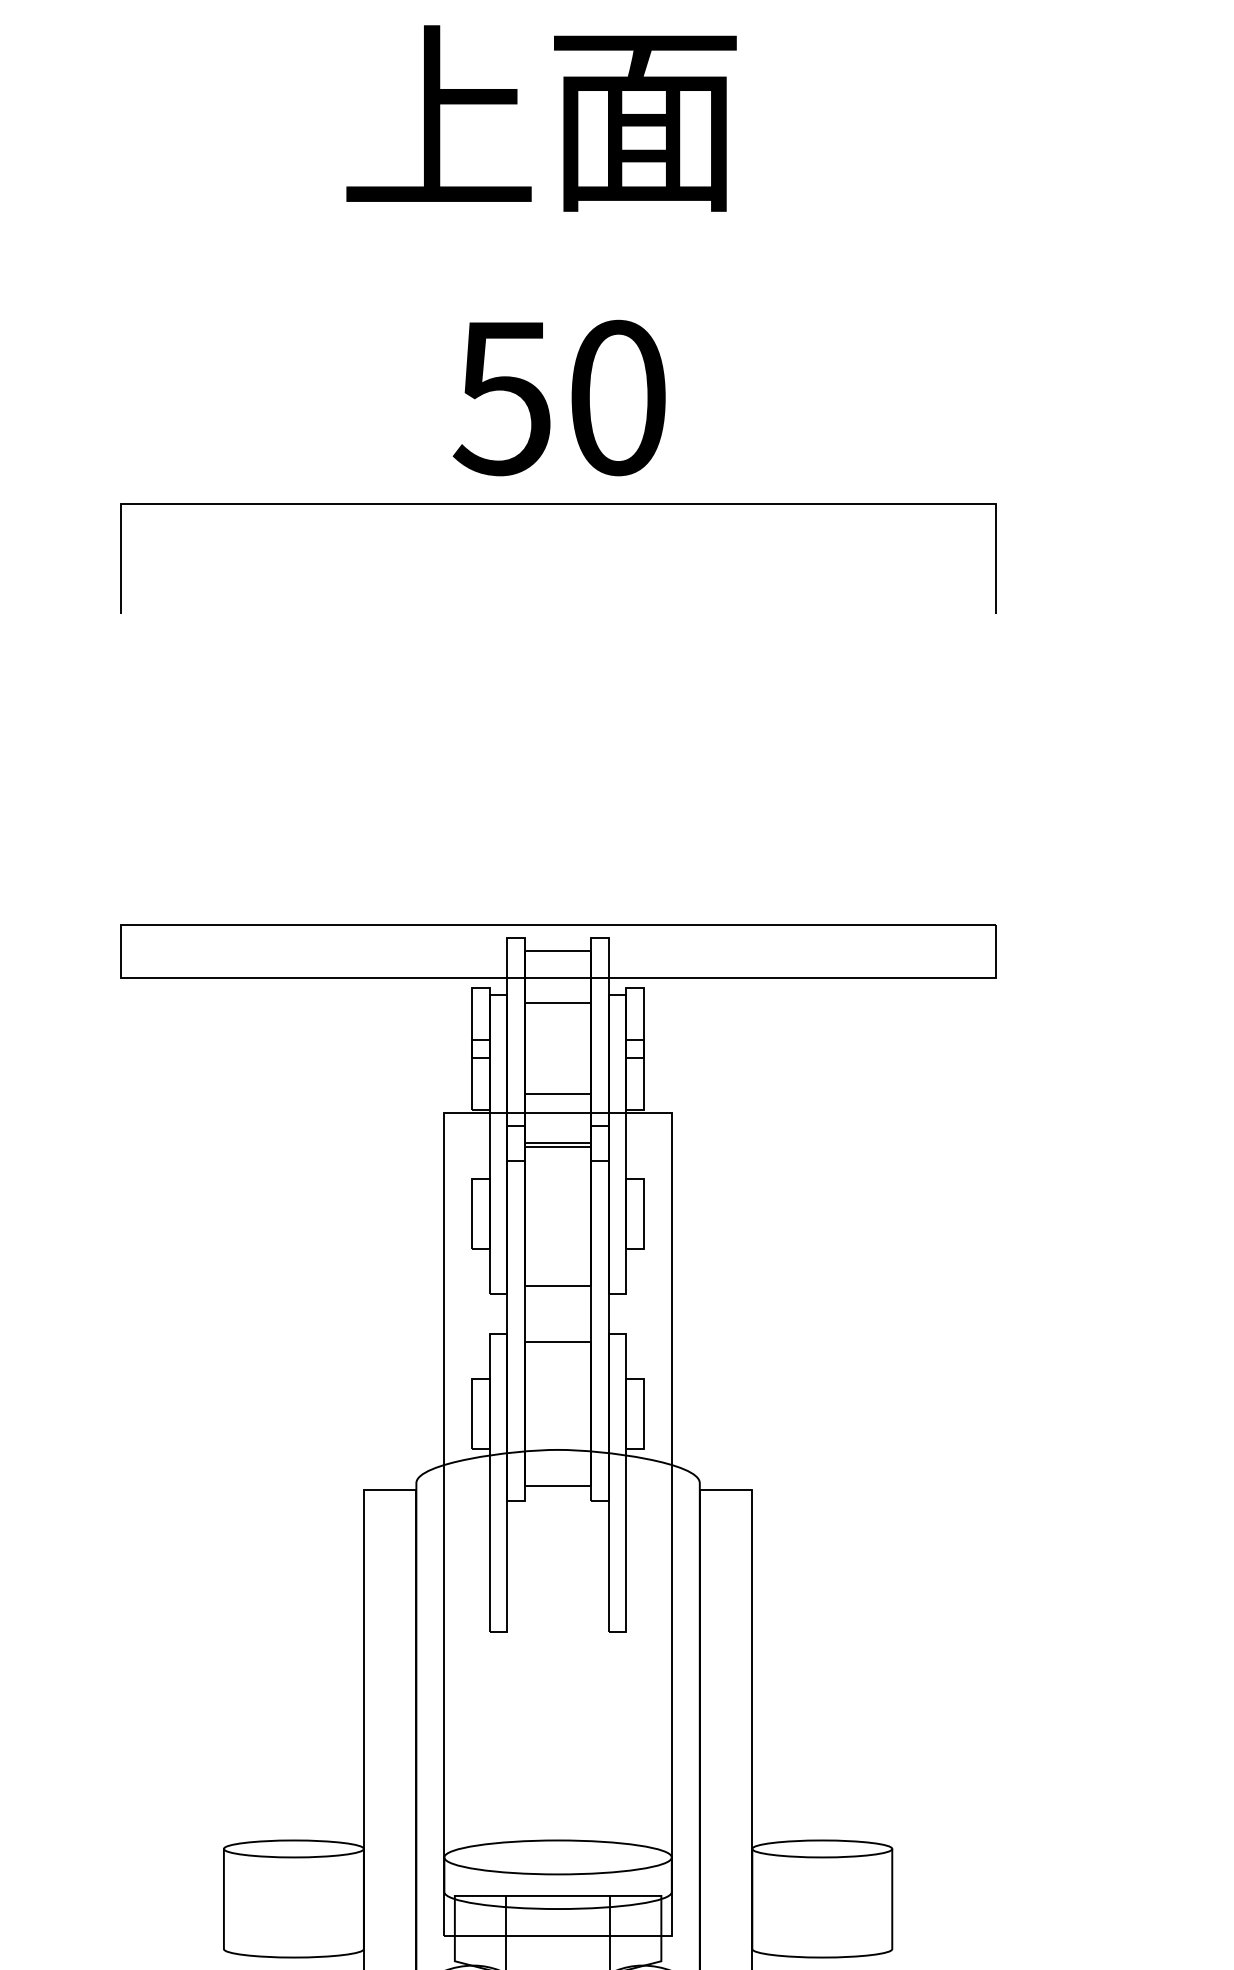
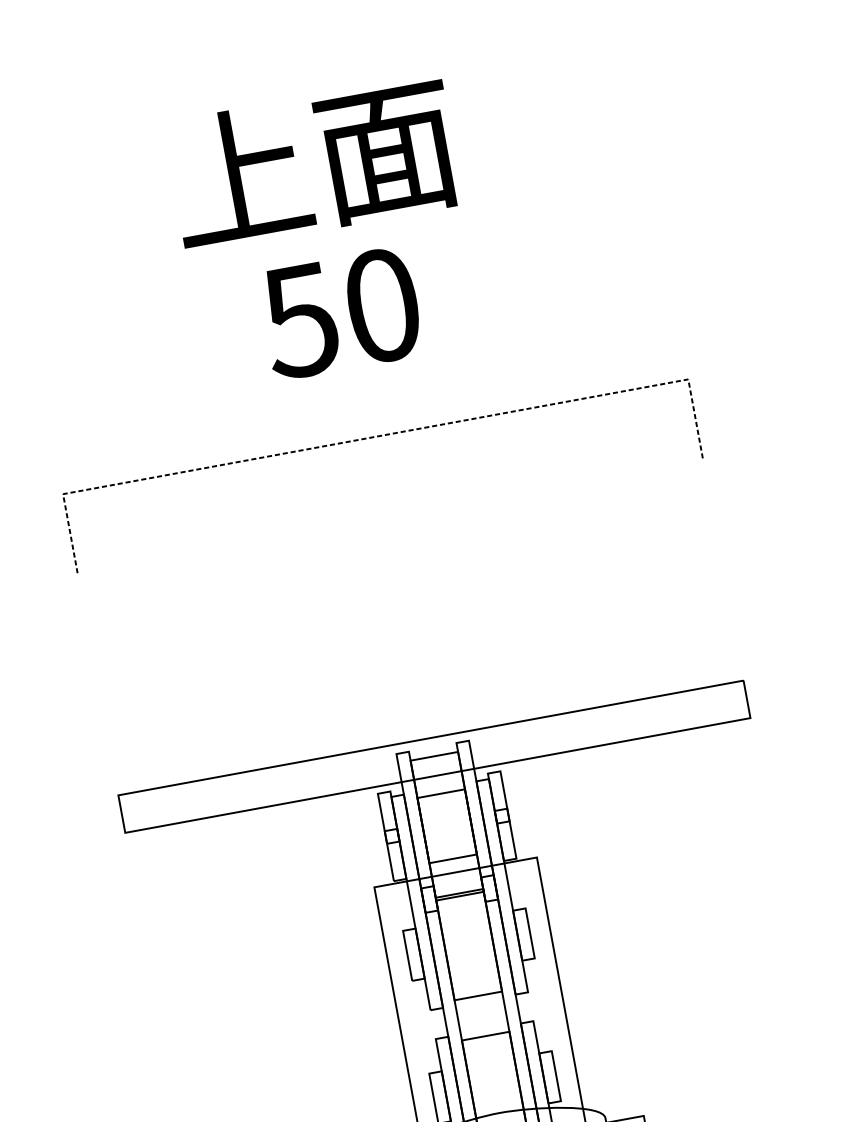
text: (558, 397) -> (340, 313), moved
line: (558, 503) -> (375, 436), solid -> dashed

